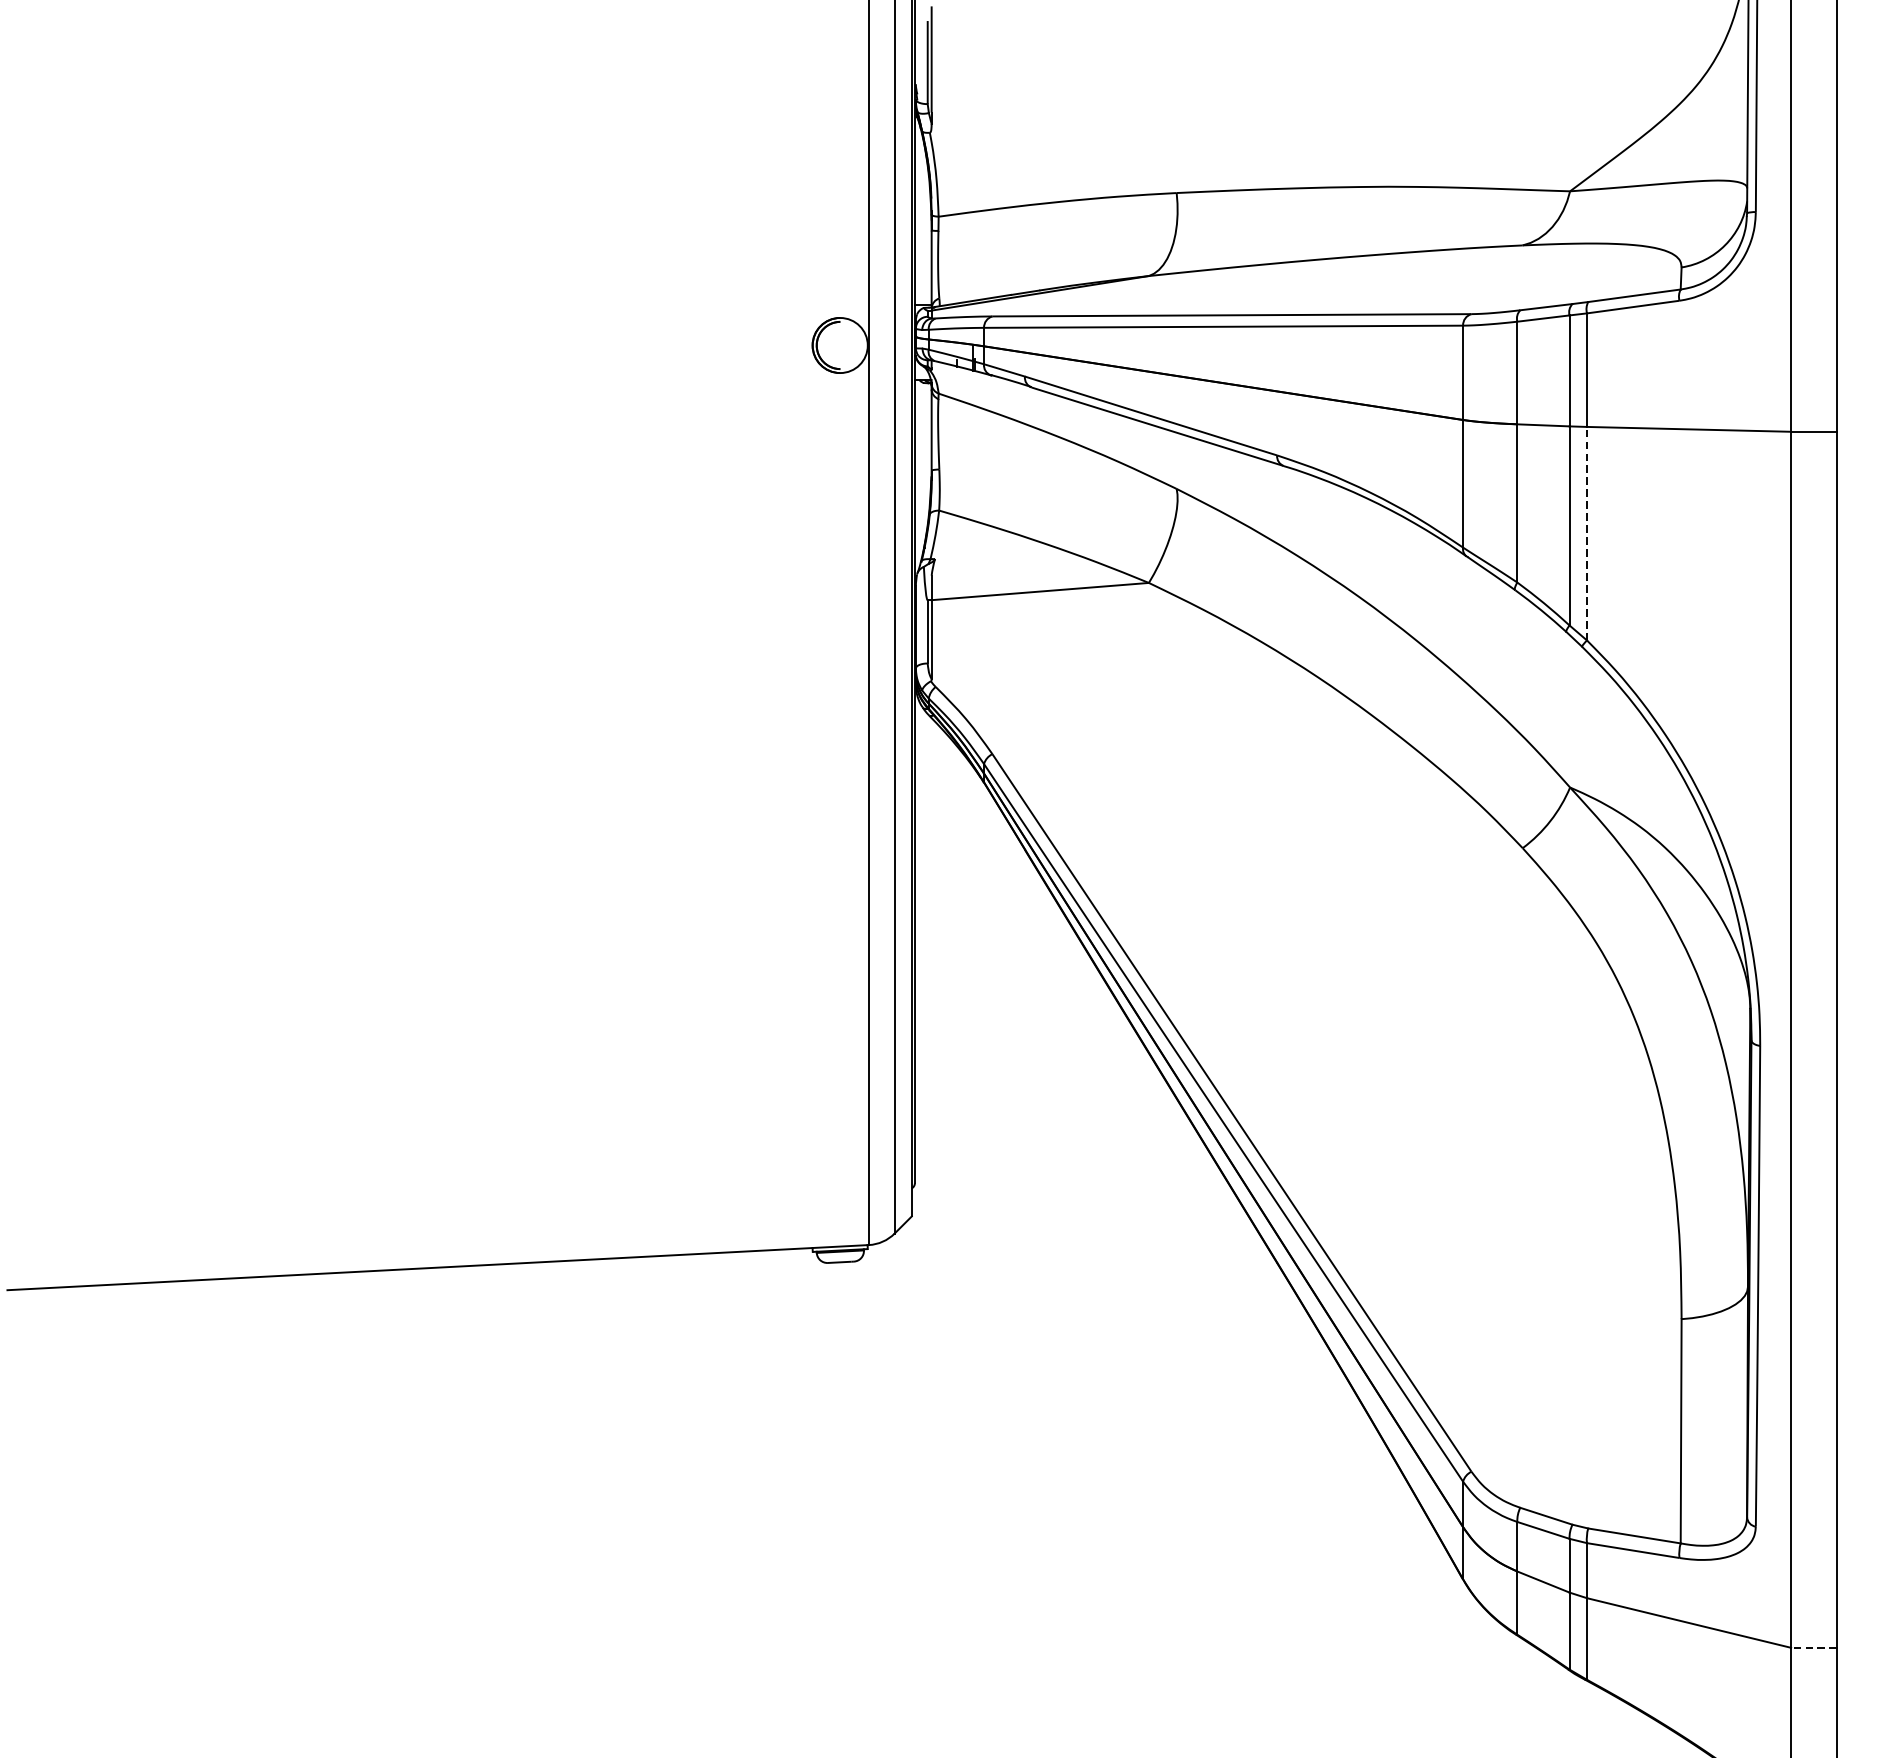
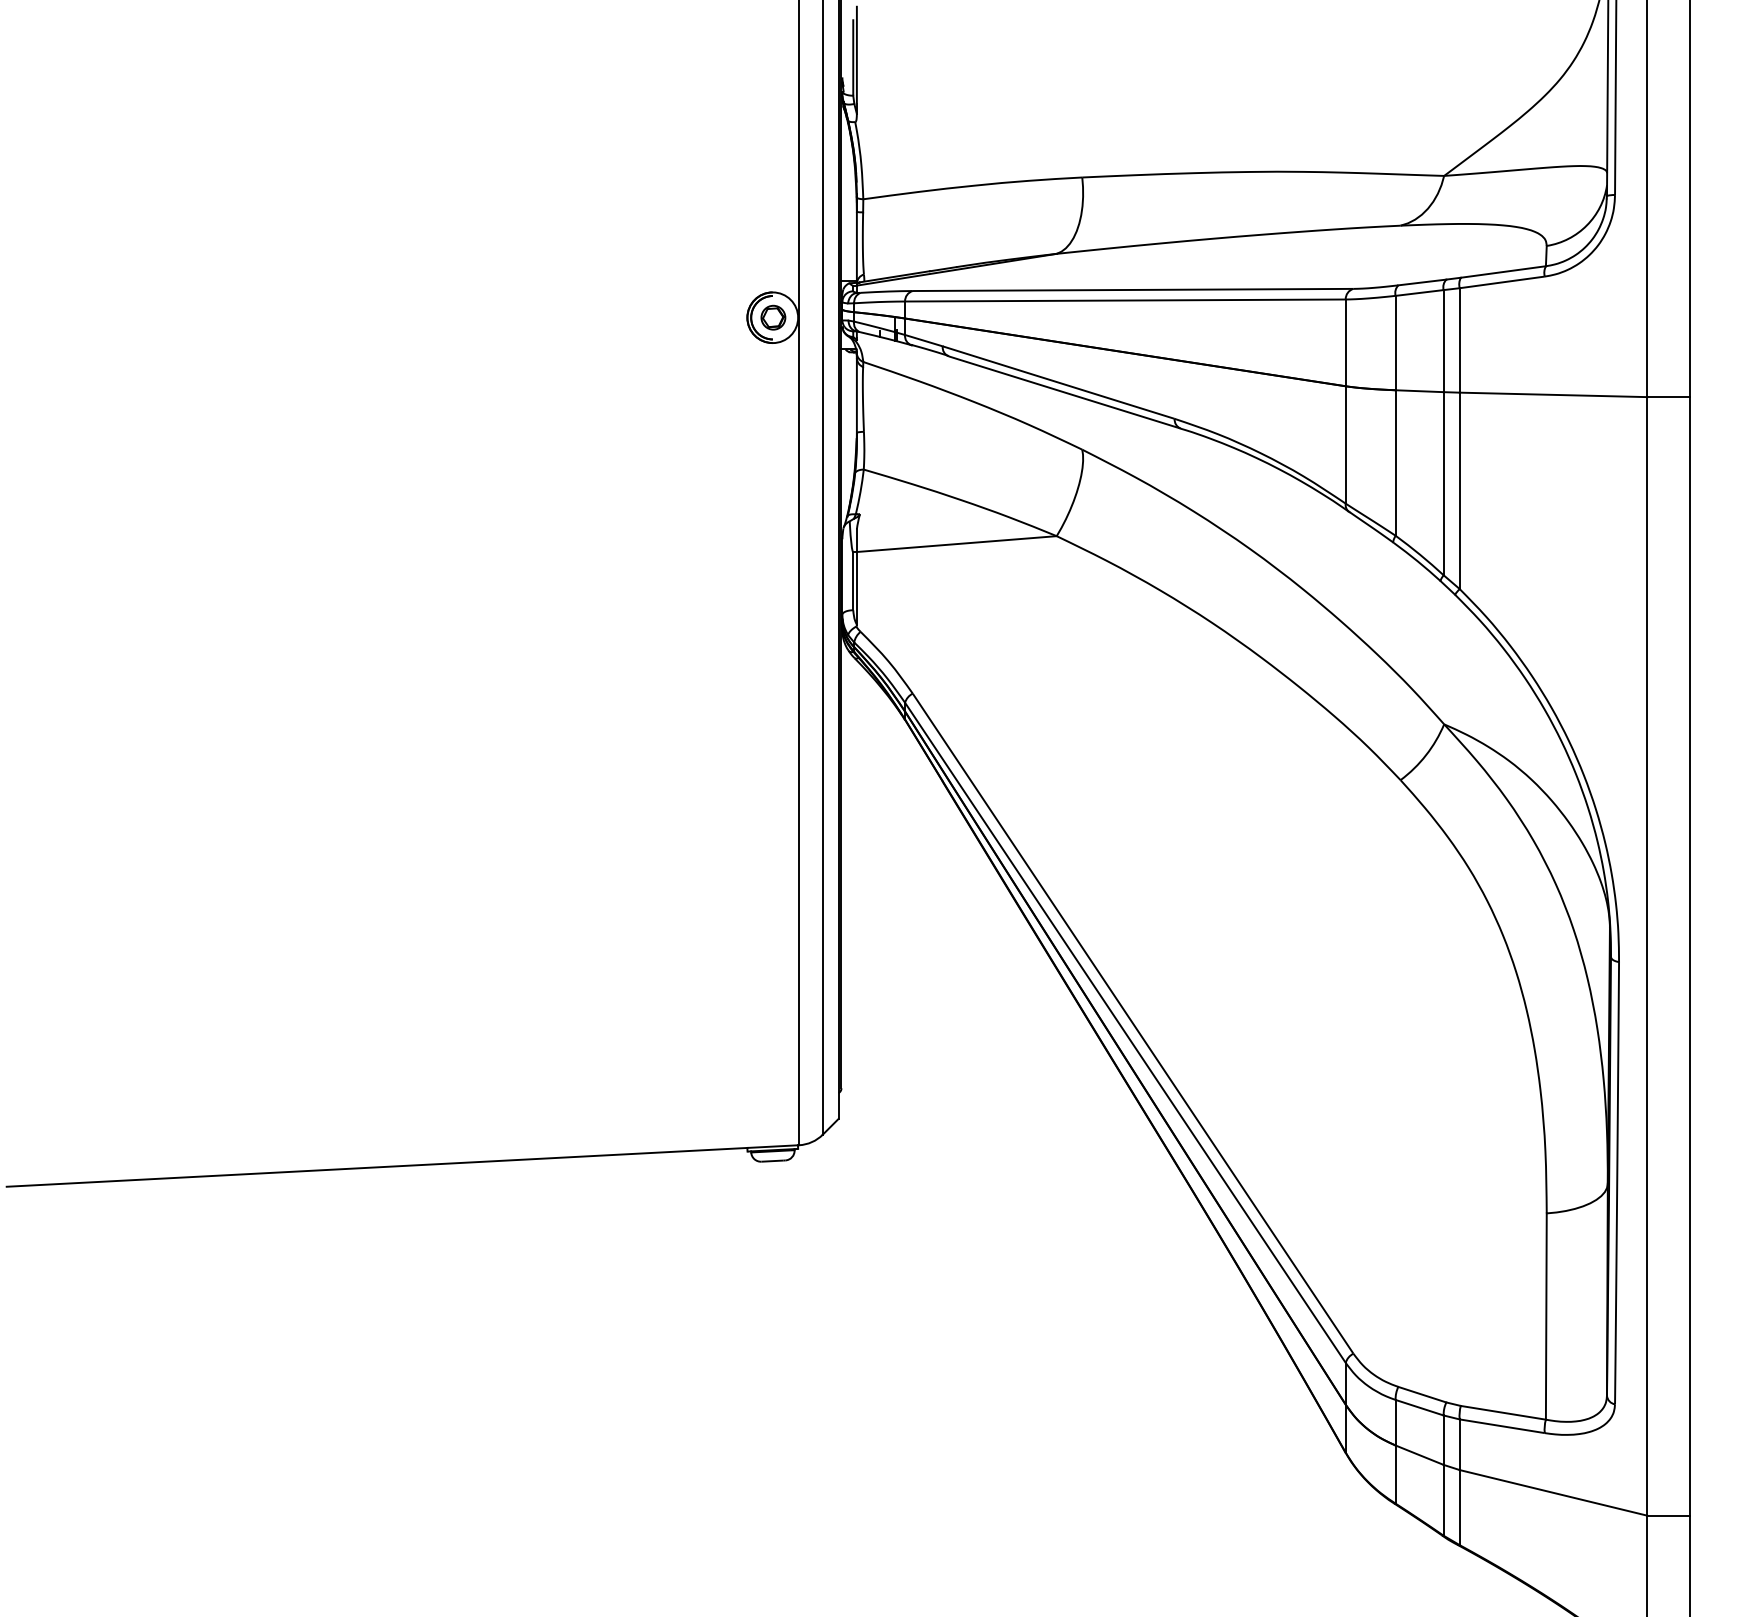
part: (841, 345) -> (773, 317), added
line: (1586, 533) -> (1459, 490), dashed -> solid
line: (1813, 1647) -> (1668, 1515), dashed -> solid

